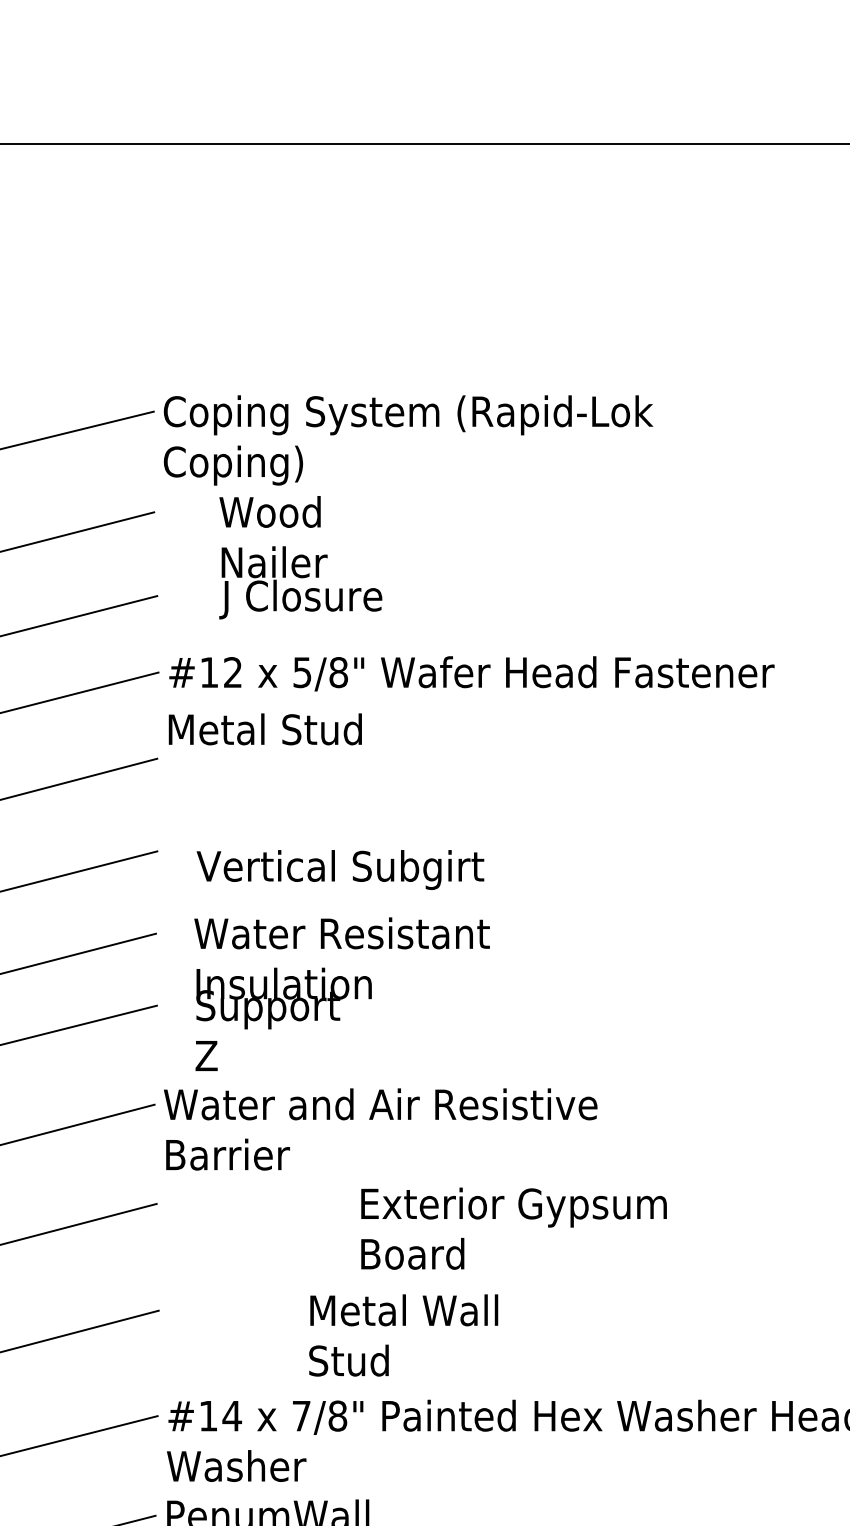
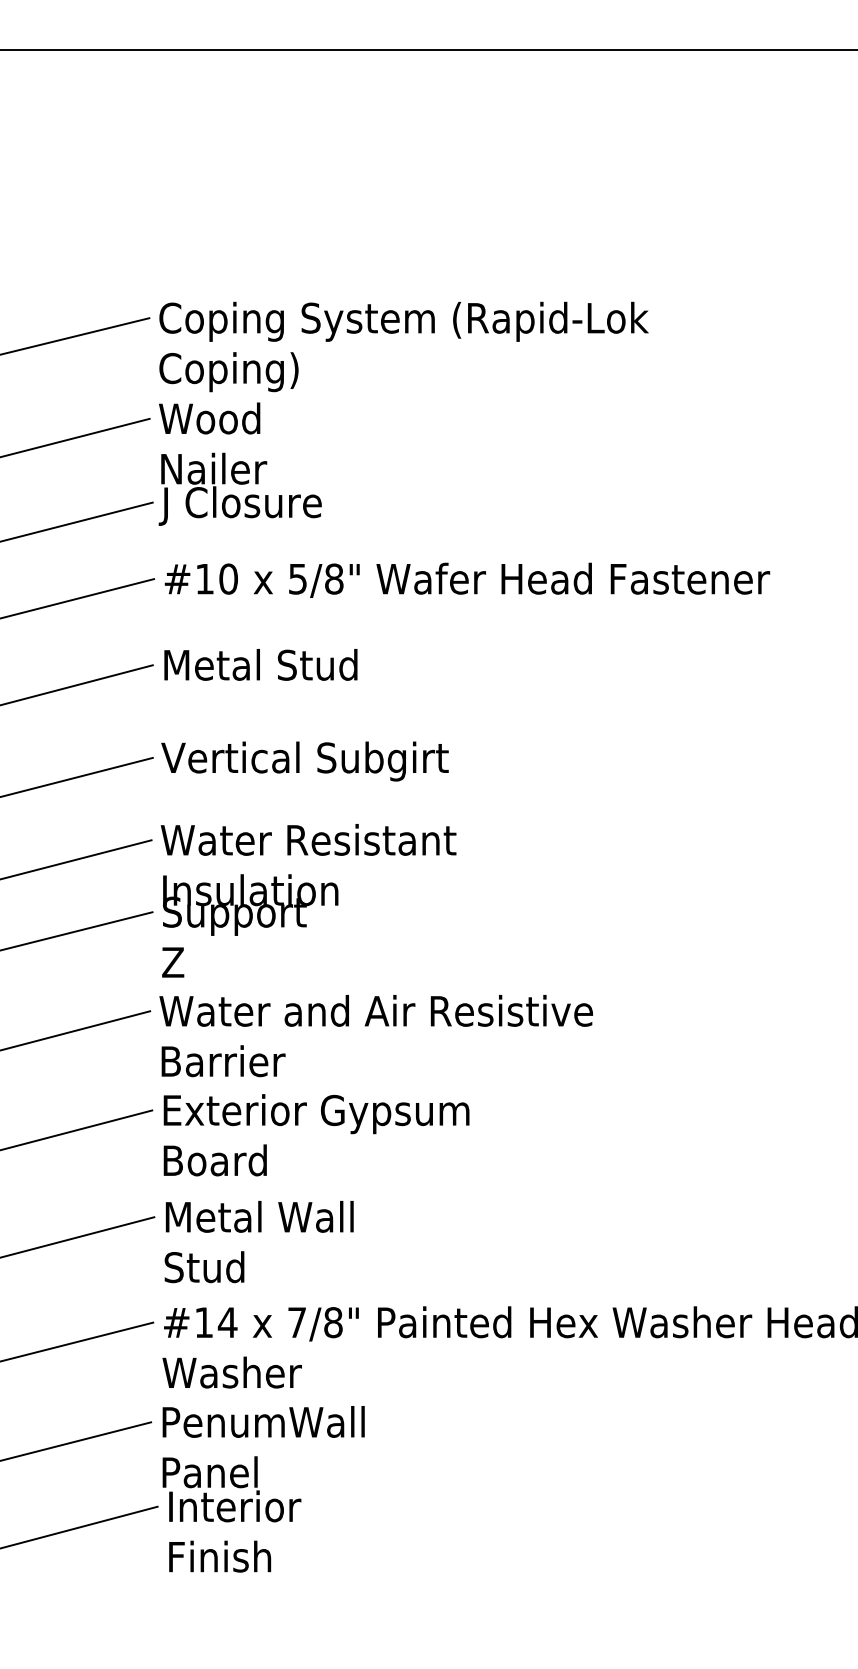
text: (299, 556) -> (239, 463), moved
text: (232, 671) -> (228, 578), #12 -> #10
text: (264, 728) -> (260, 664), moved
text: (339, 869) -> (304, 761), moved
text: (341, 993) -> (308, 900), moved
text: (513, 1228) -> (316, 1135), moved
text: (402, 1335) -> (258, 1242), moved

